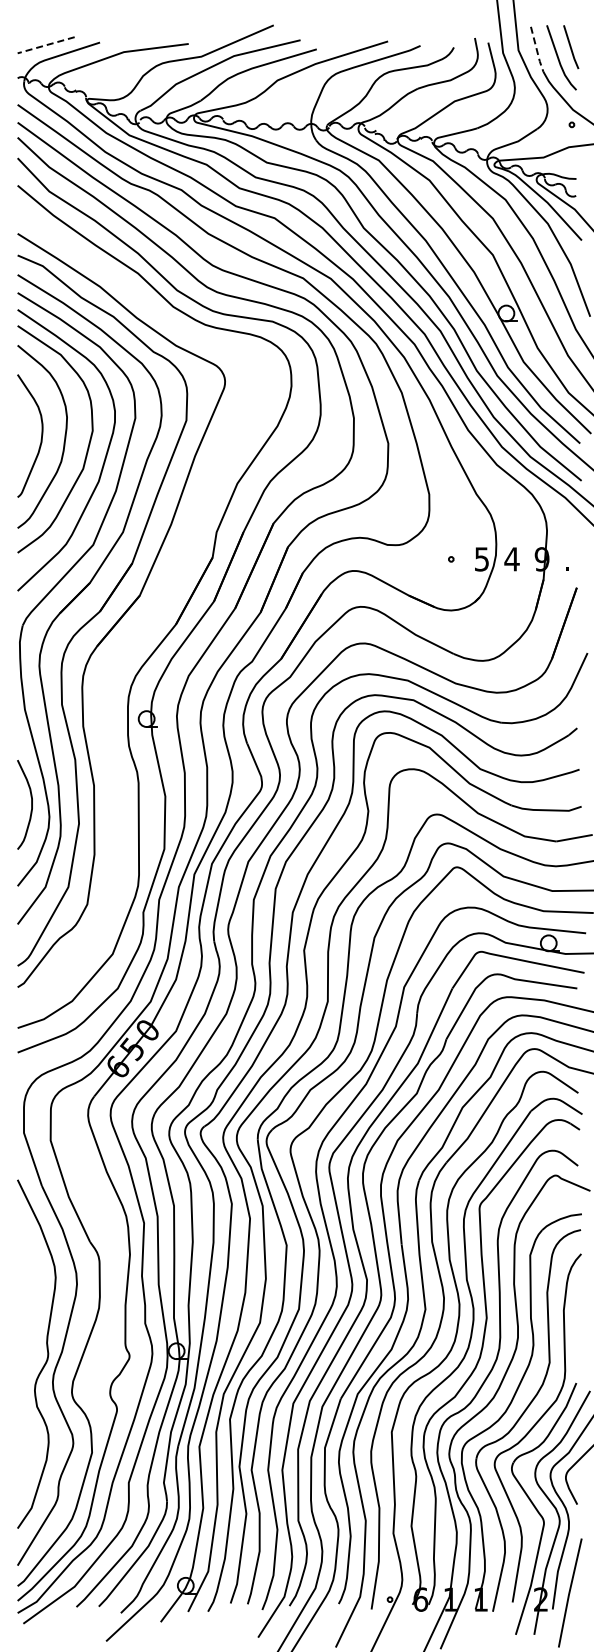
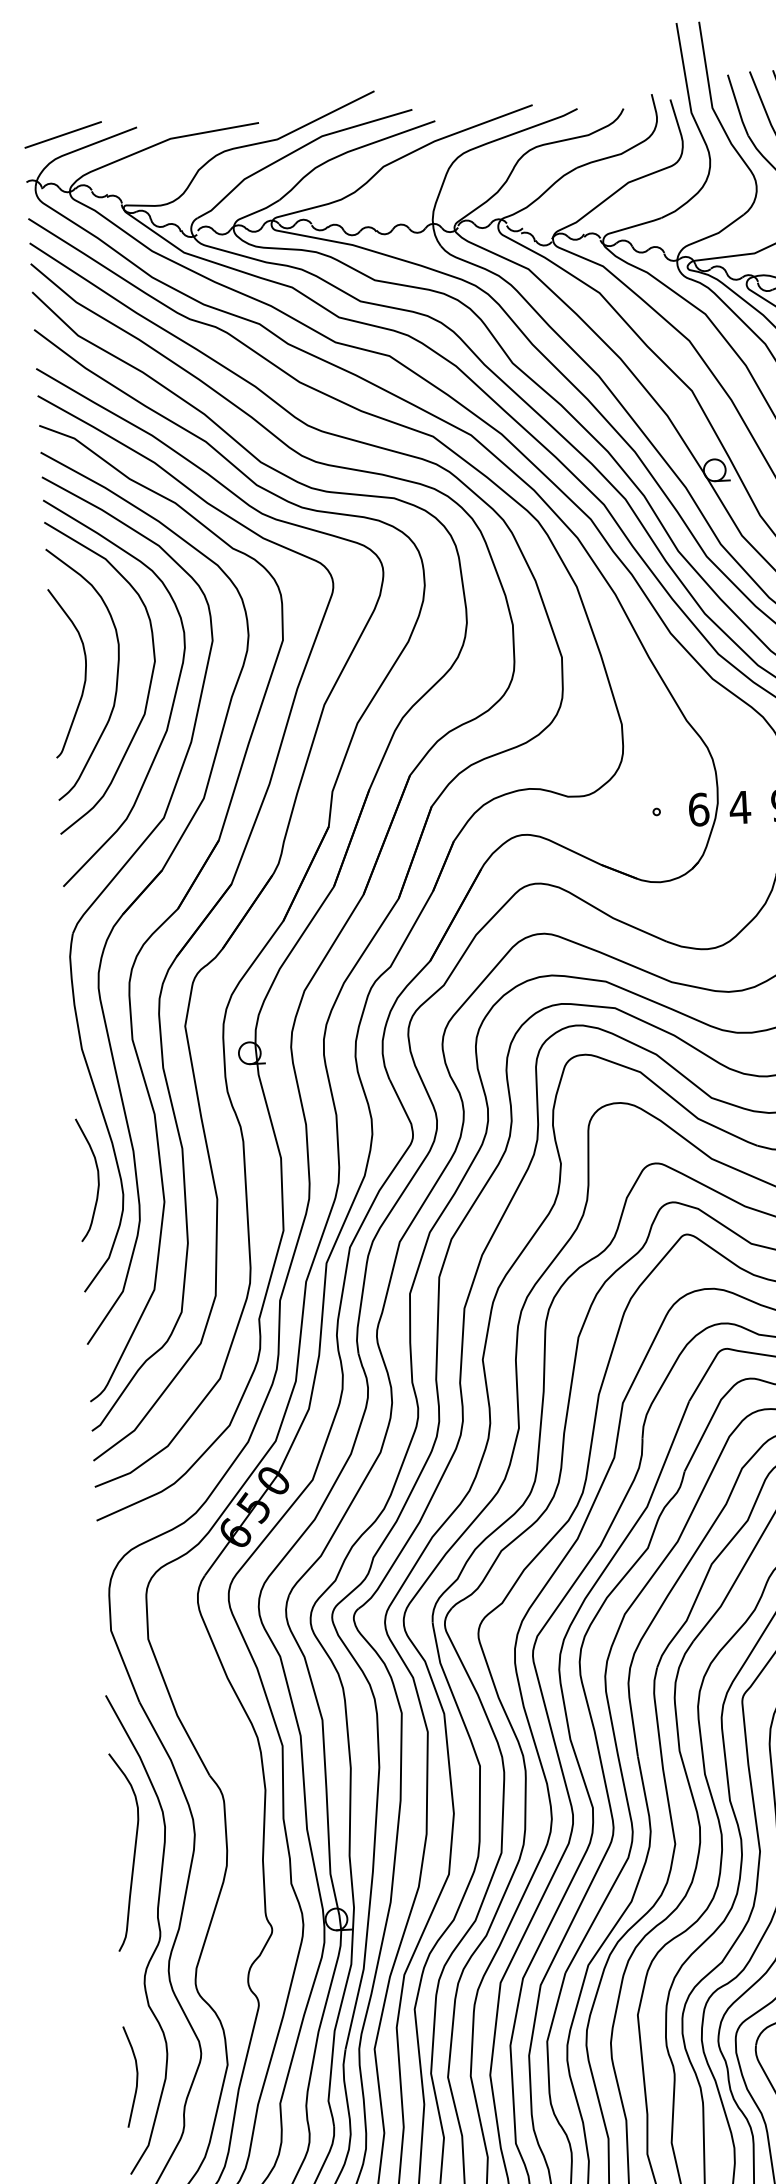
line: (46, 45) -> (63, 135), dashed -> solid
line: (537, 50) -> (738, 106), dashed -> solid
text: (481, 559) -> (698, 809), 5 -> 6
part: (147, 618) -> (243, 915), added
curve: (31, 1295) -> (133, 1853), added
curve: (25, 1457) -> (136, 2076), added

